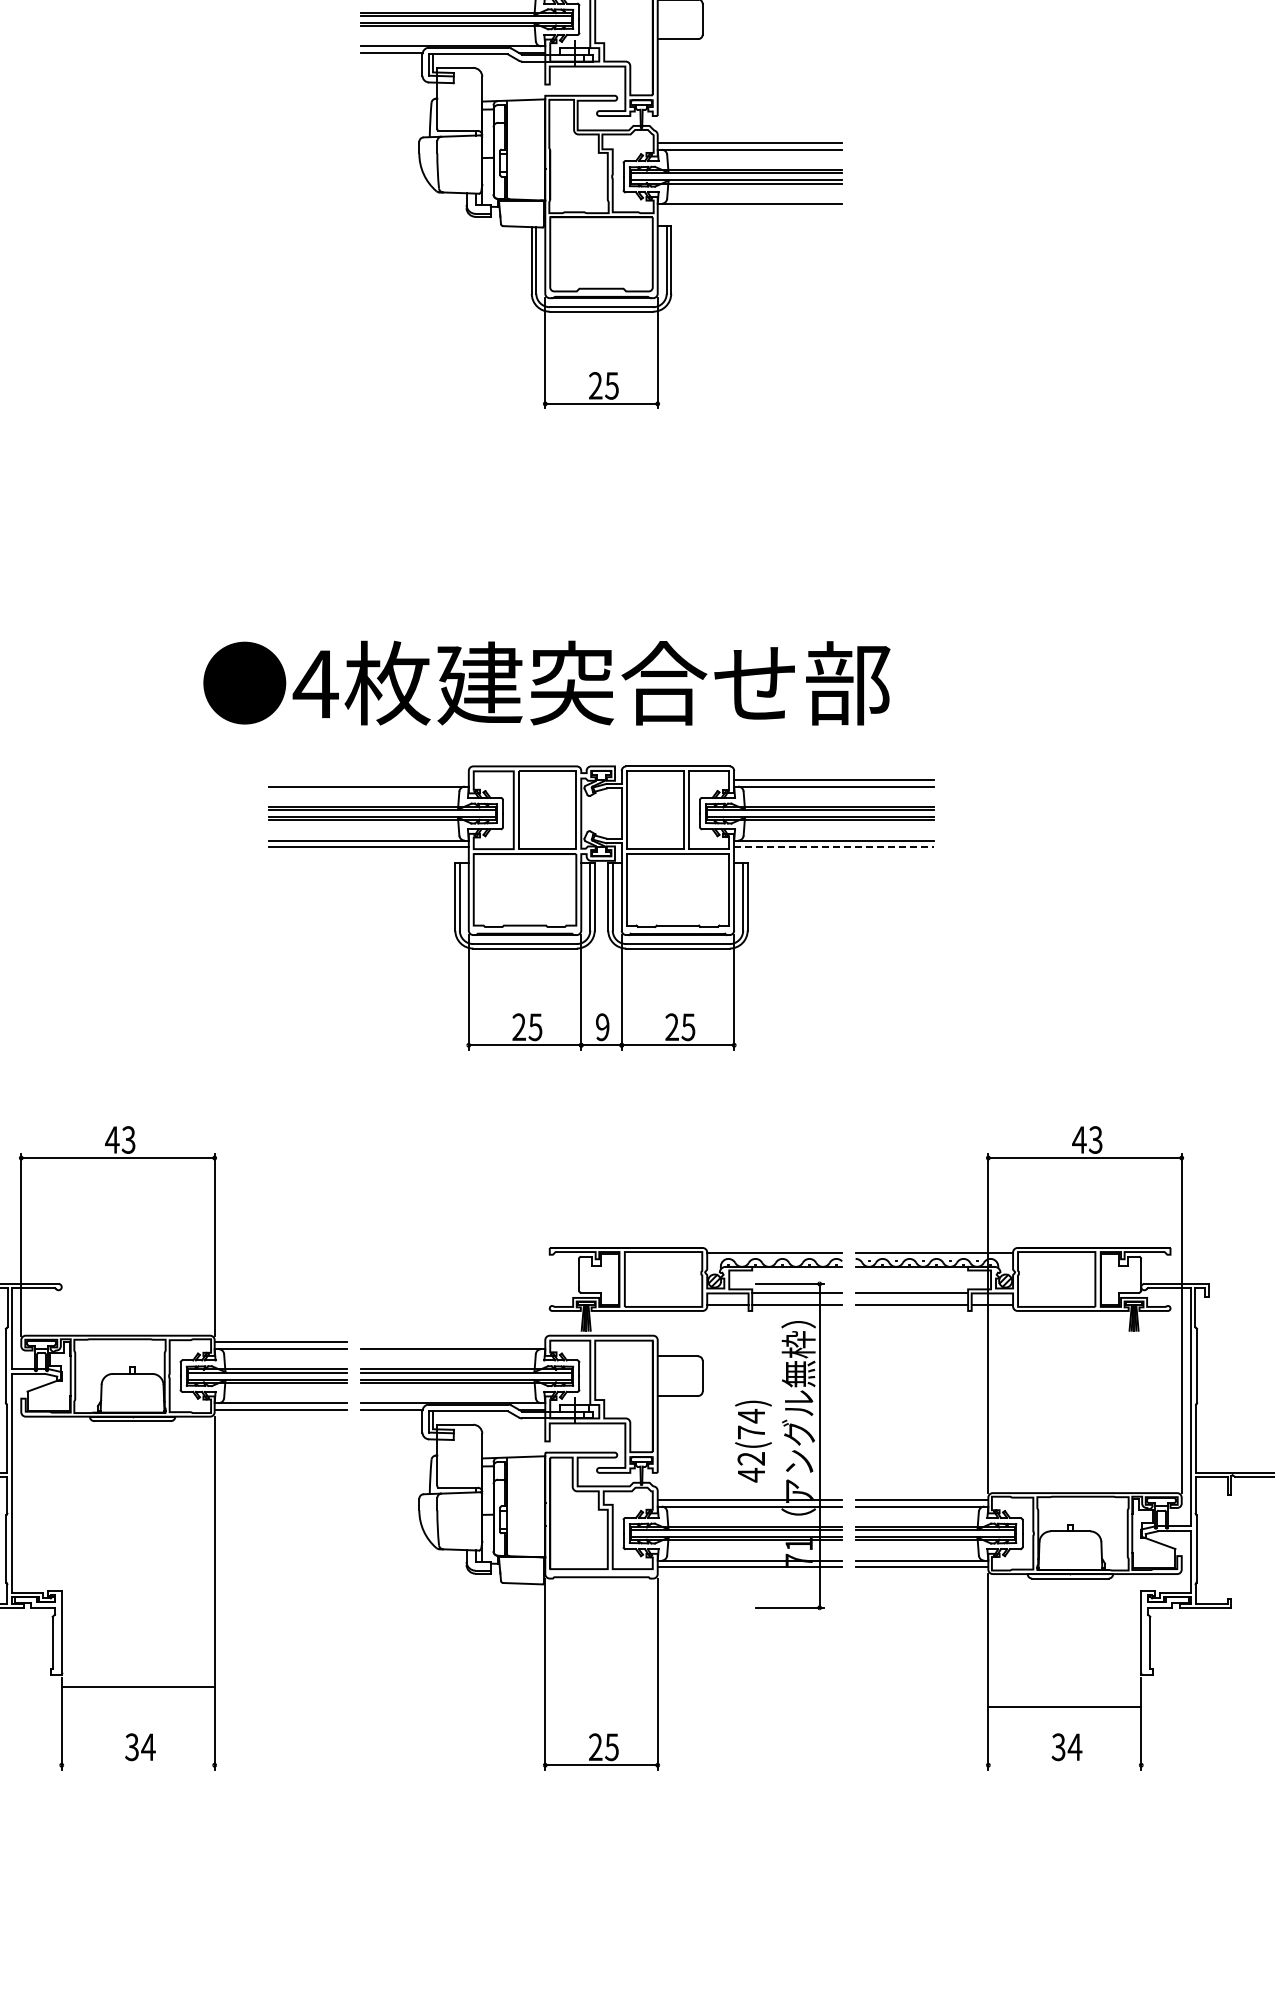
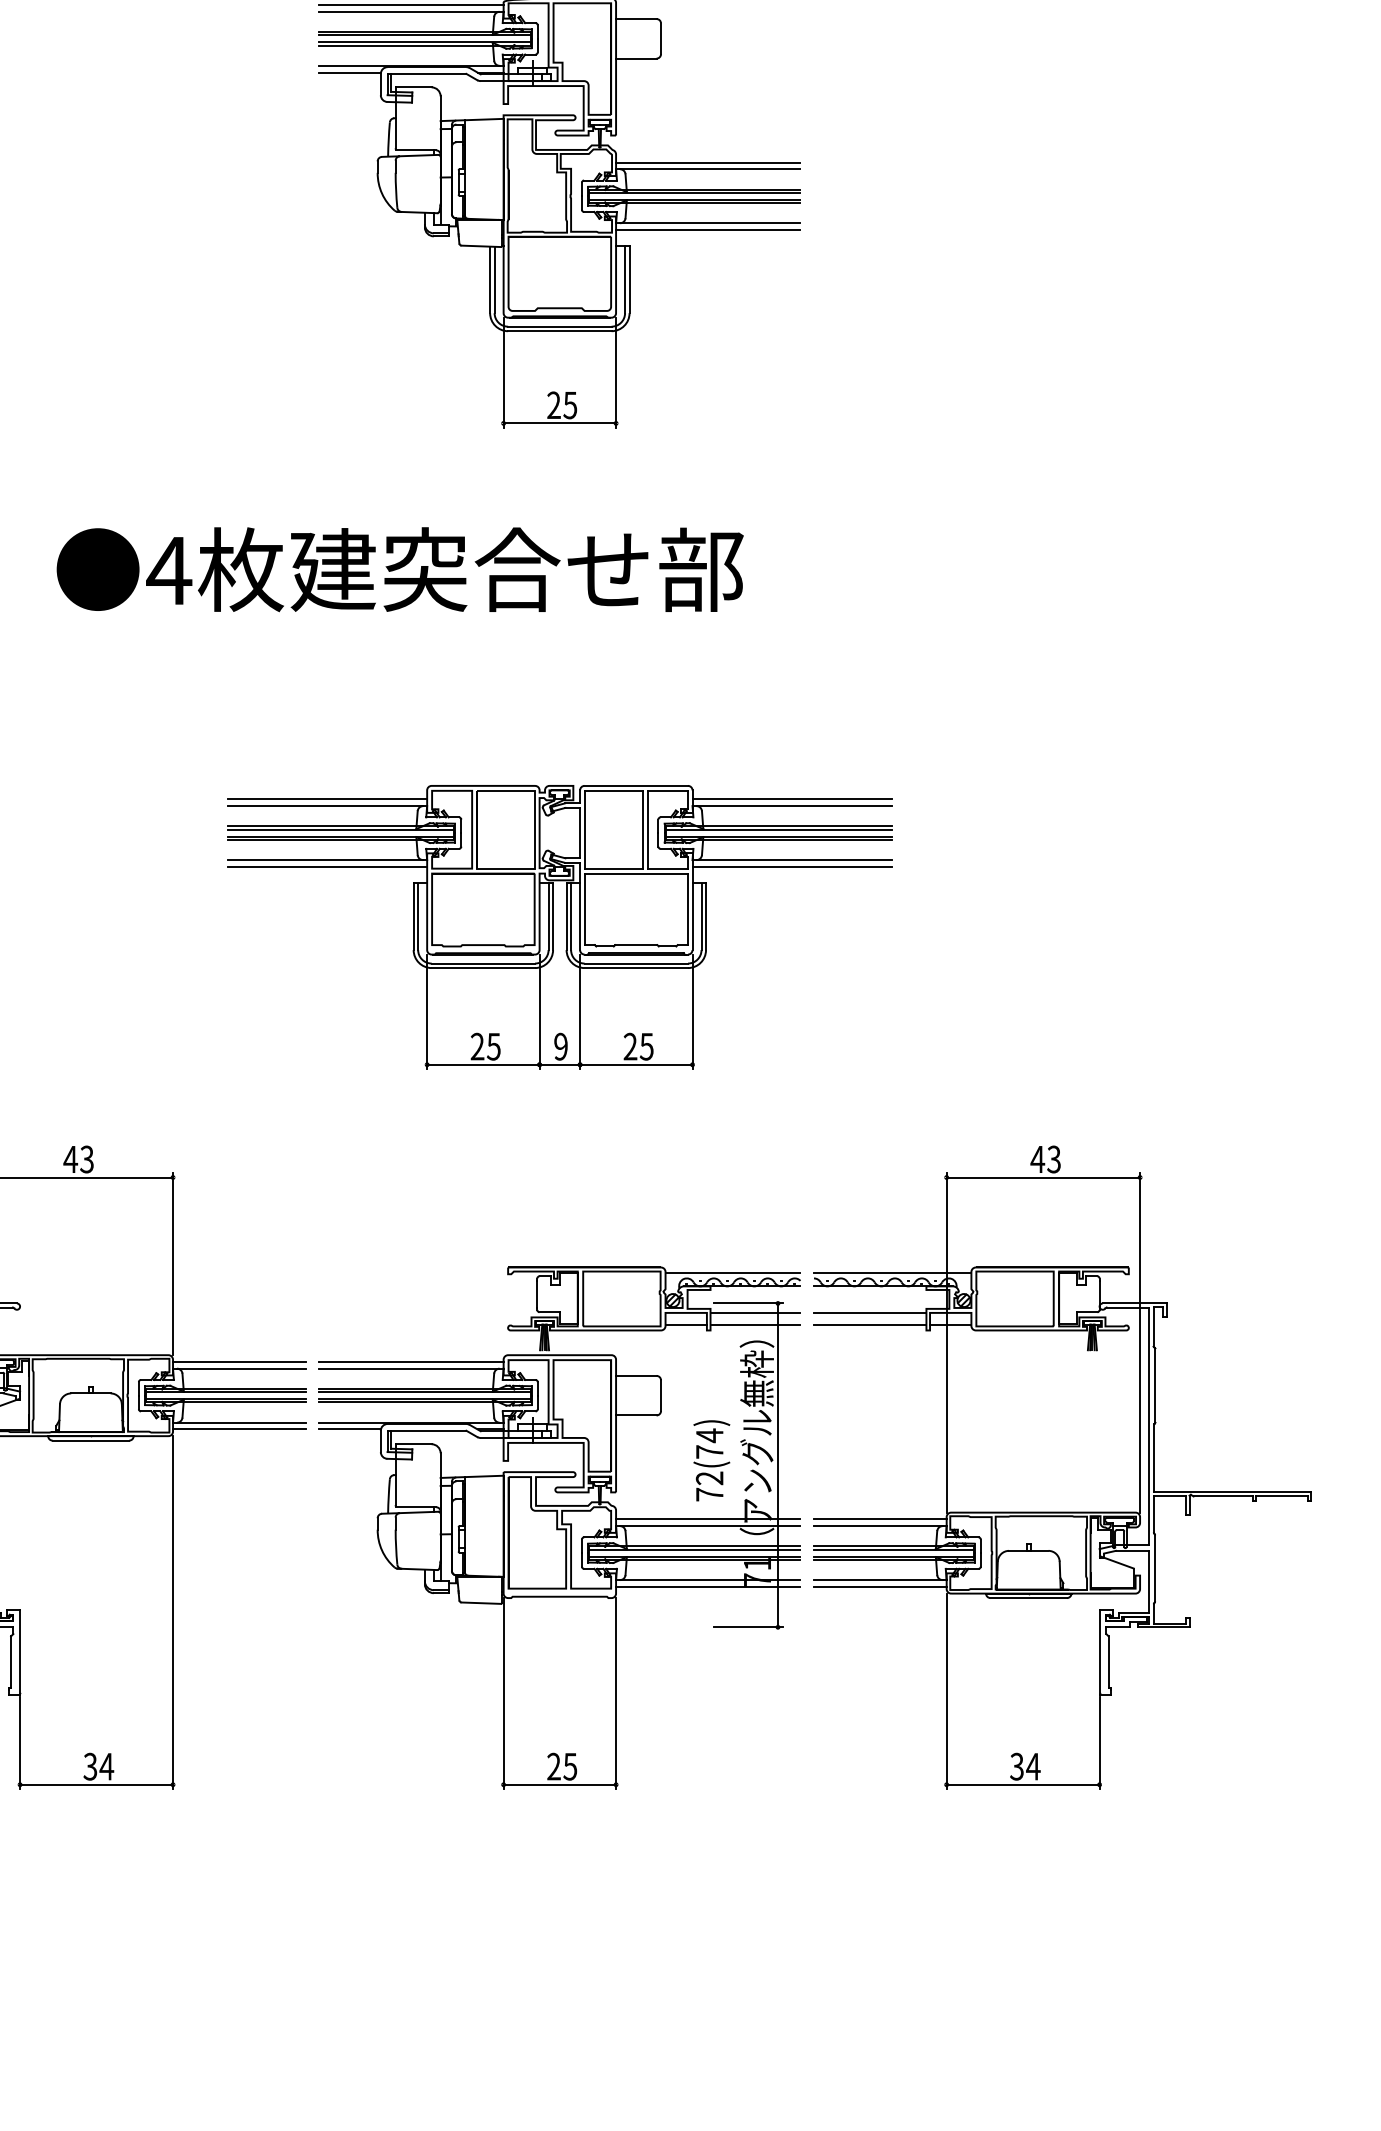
line: (750, 210) -> (708, 229), added
text: (546, 683) -> (399, 569), moved
line: (369, 780) -> (327, 799), added
line: (834, 847) -> (792, 866), dashed -> solid
line: (453, 1342) -> (411, 1361), added
text: (751, 1475) -> (709, 1494), 42(74) -> 72(74)
line: (138, 1687) -> (96, 1784), moved
line: (1064, 1707) -> (1022, 1784), moved

